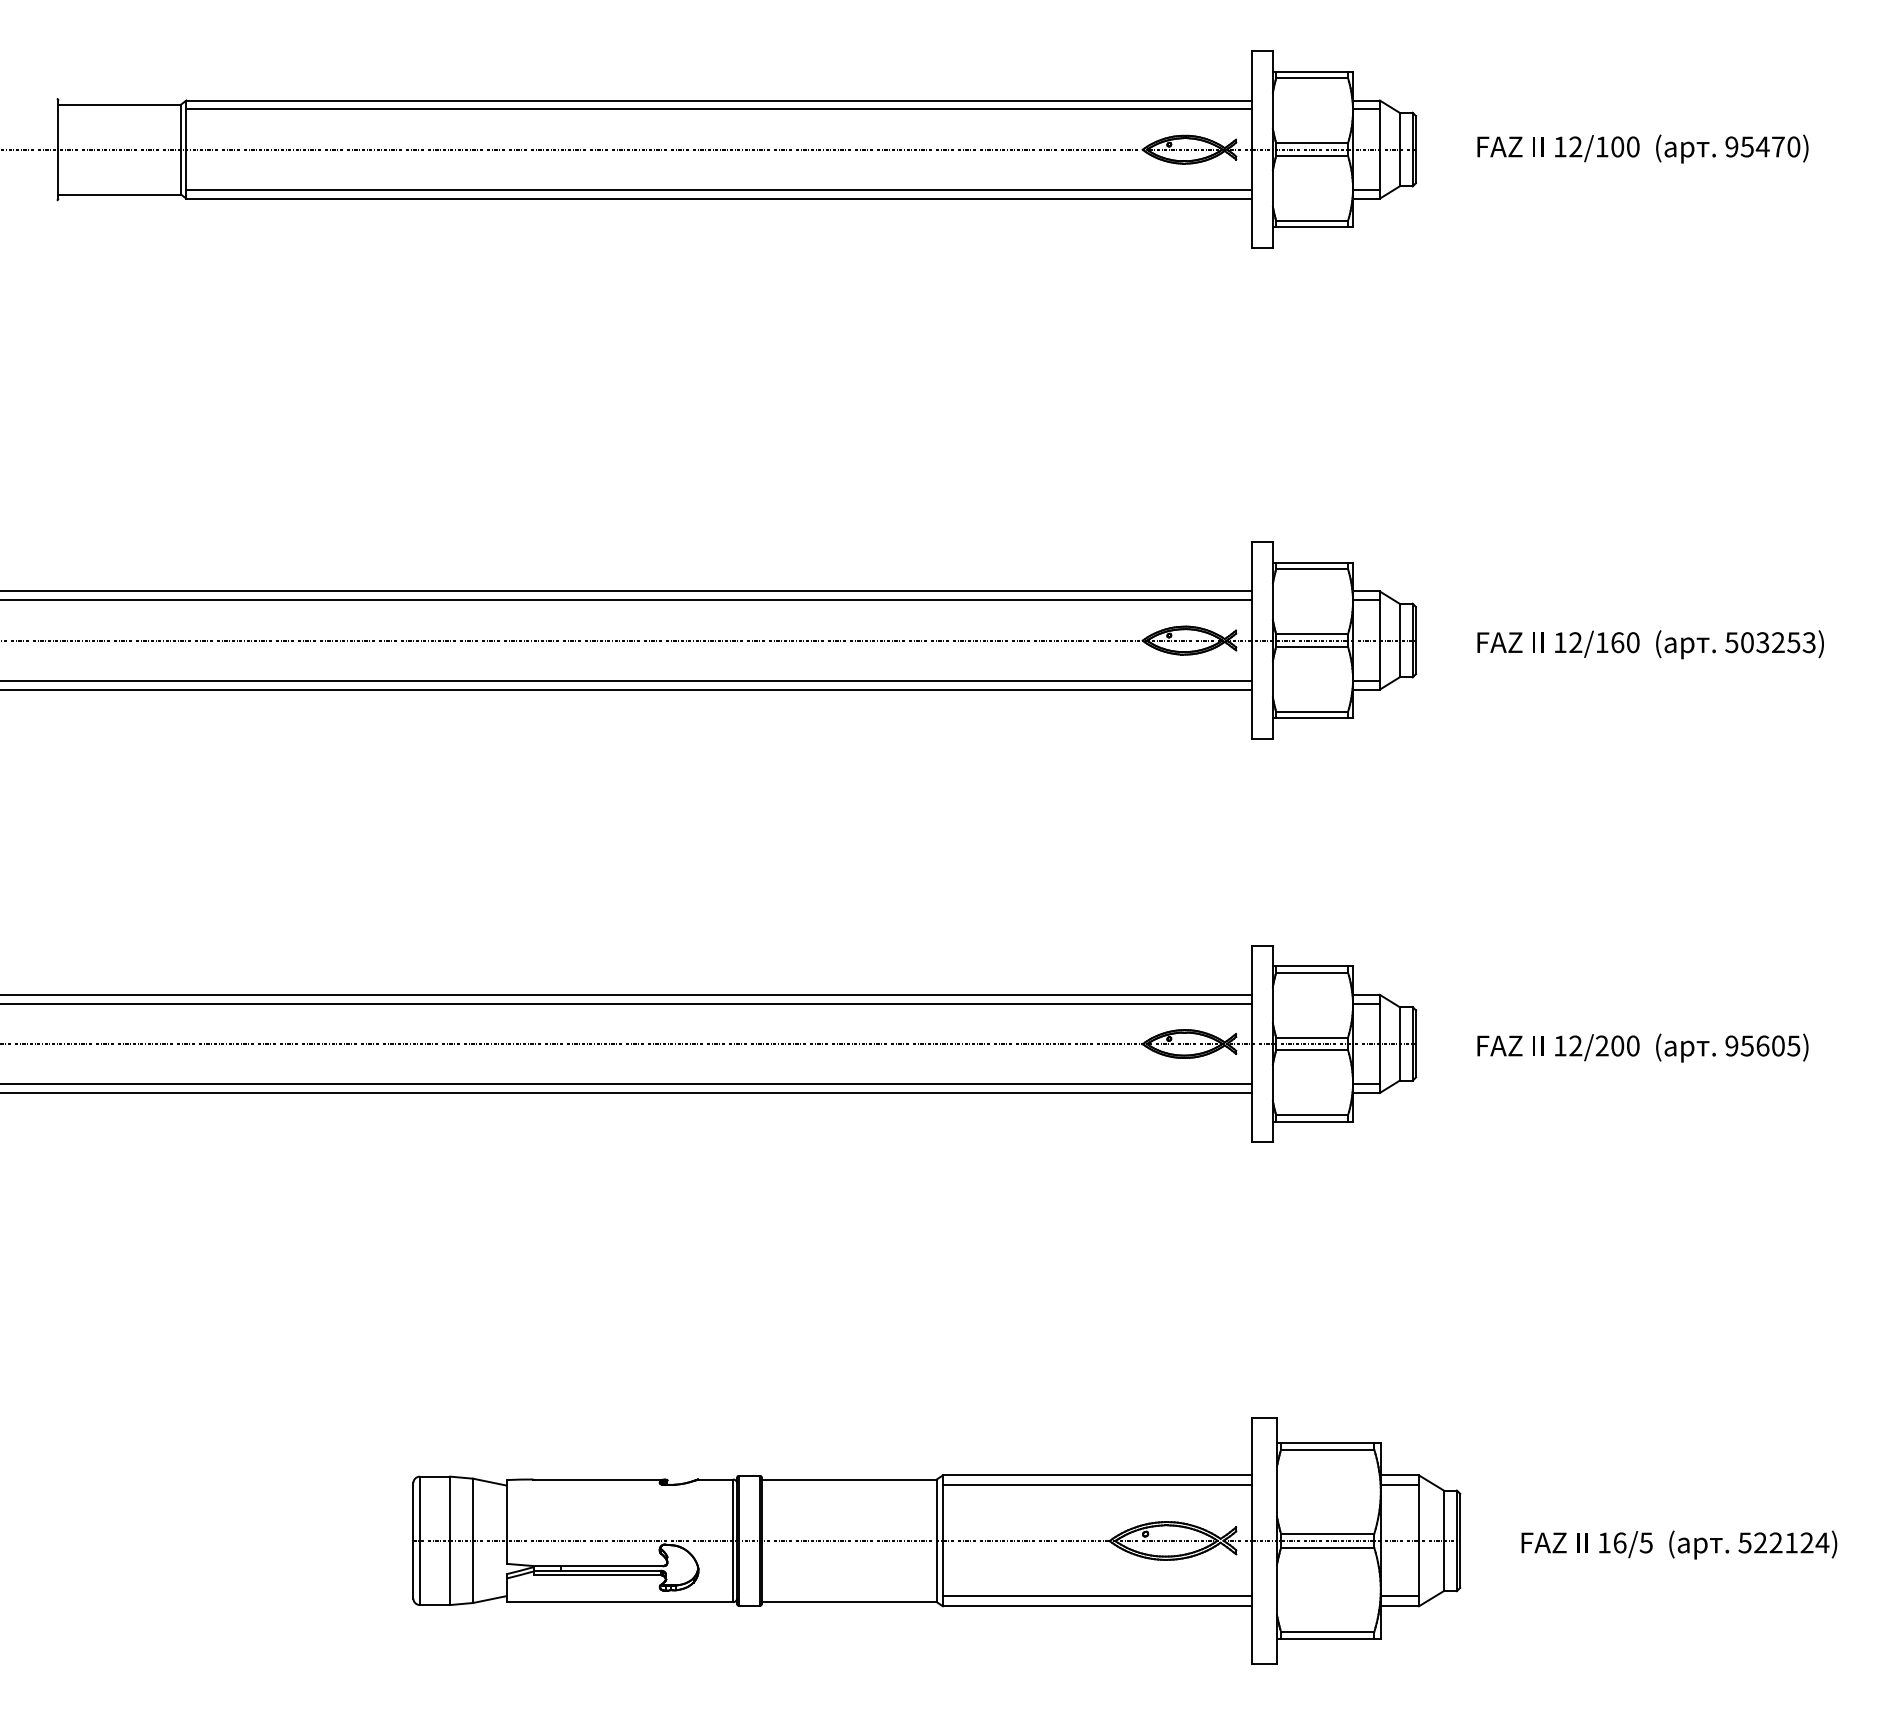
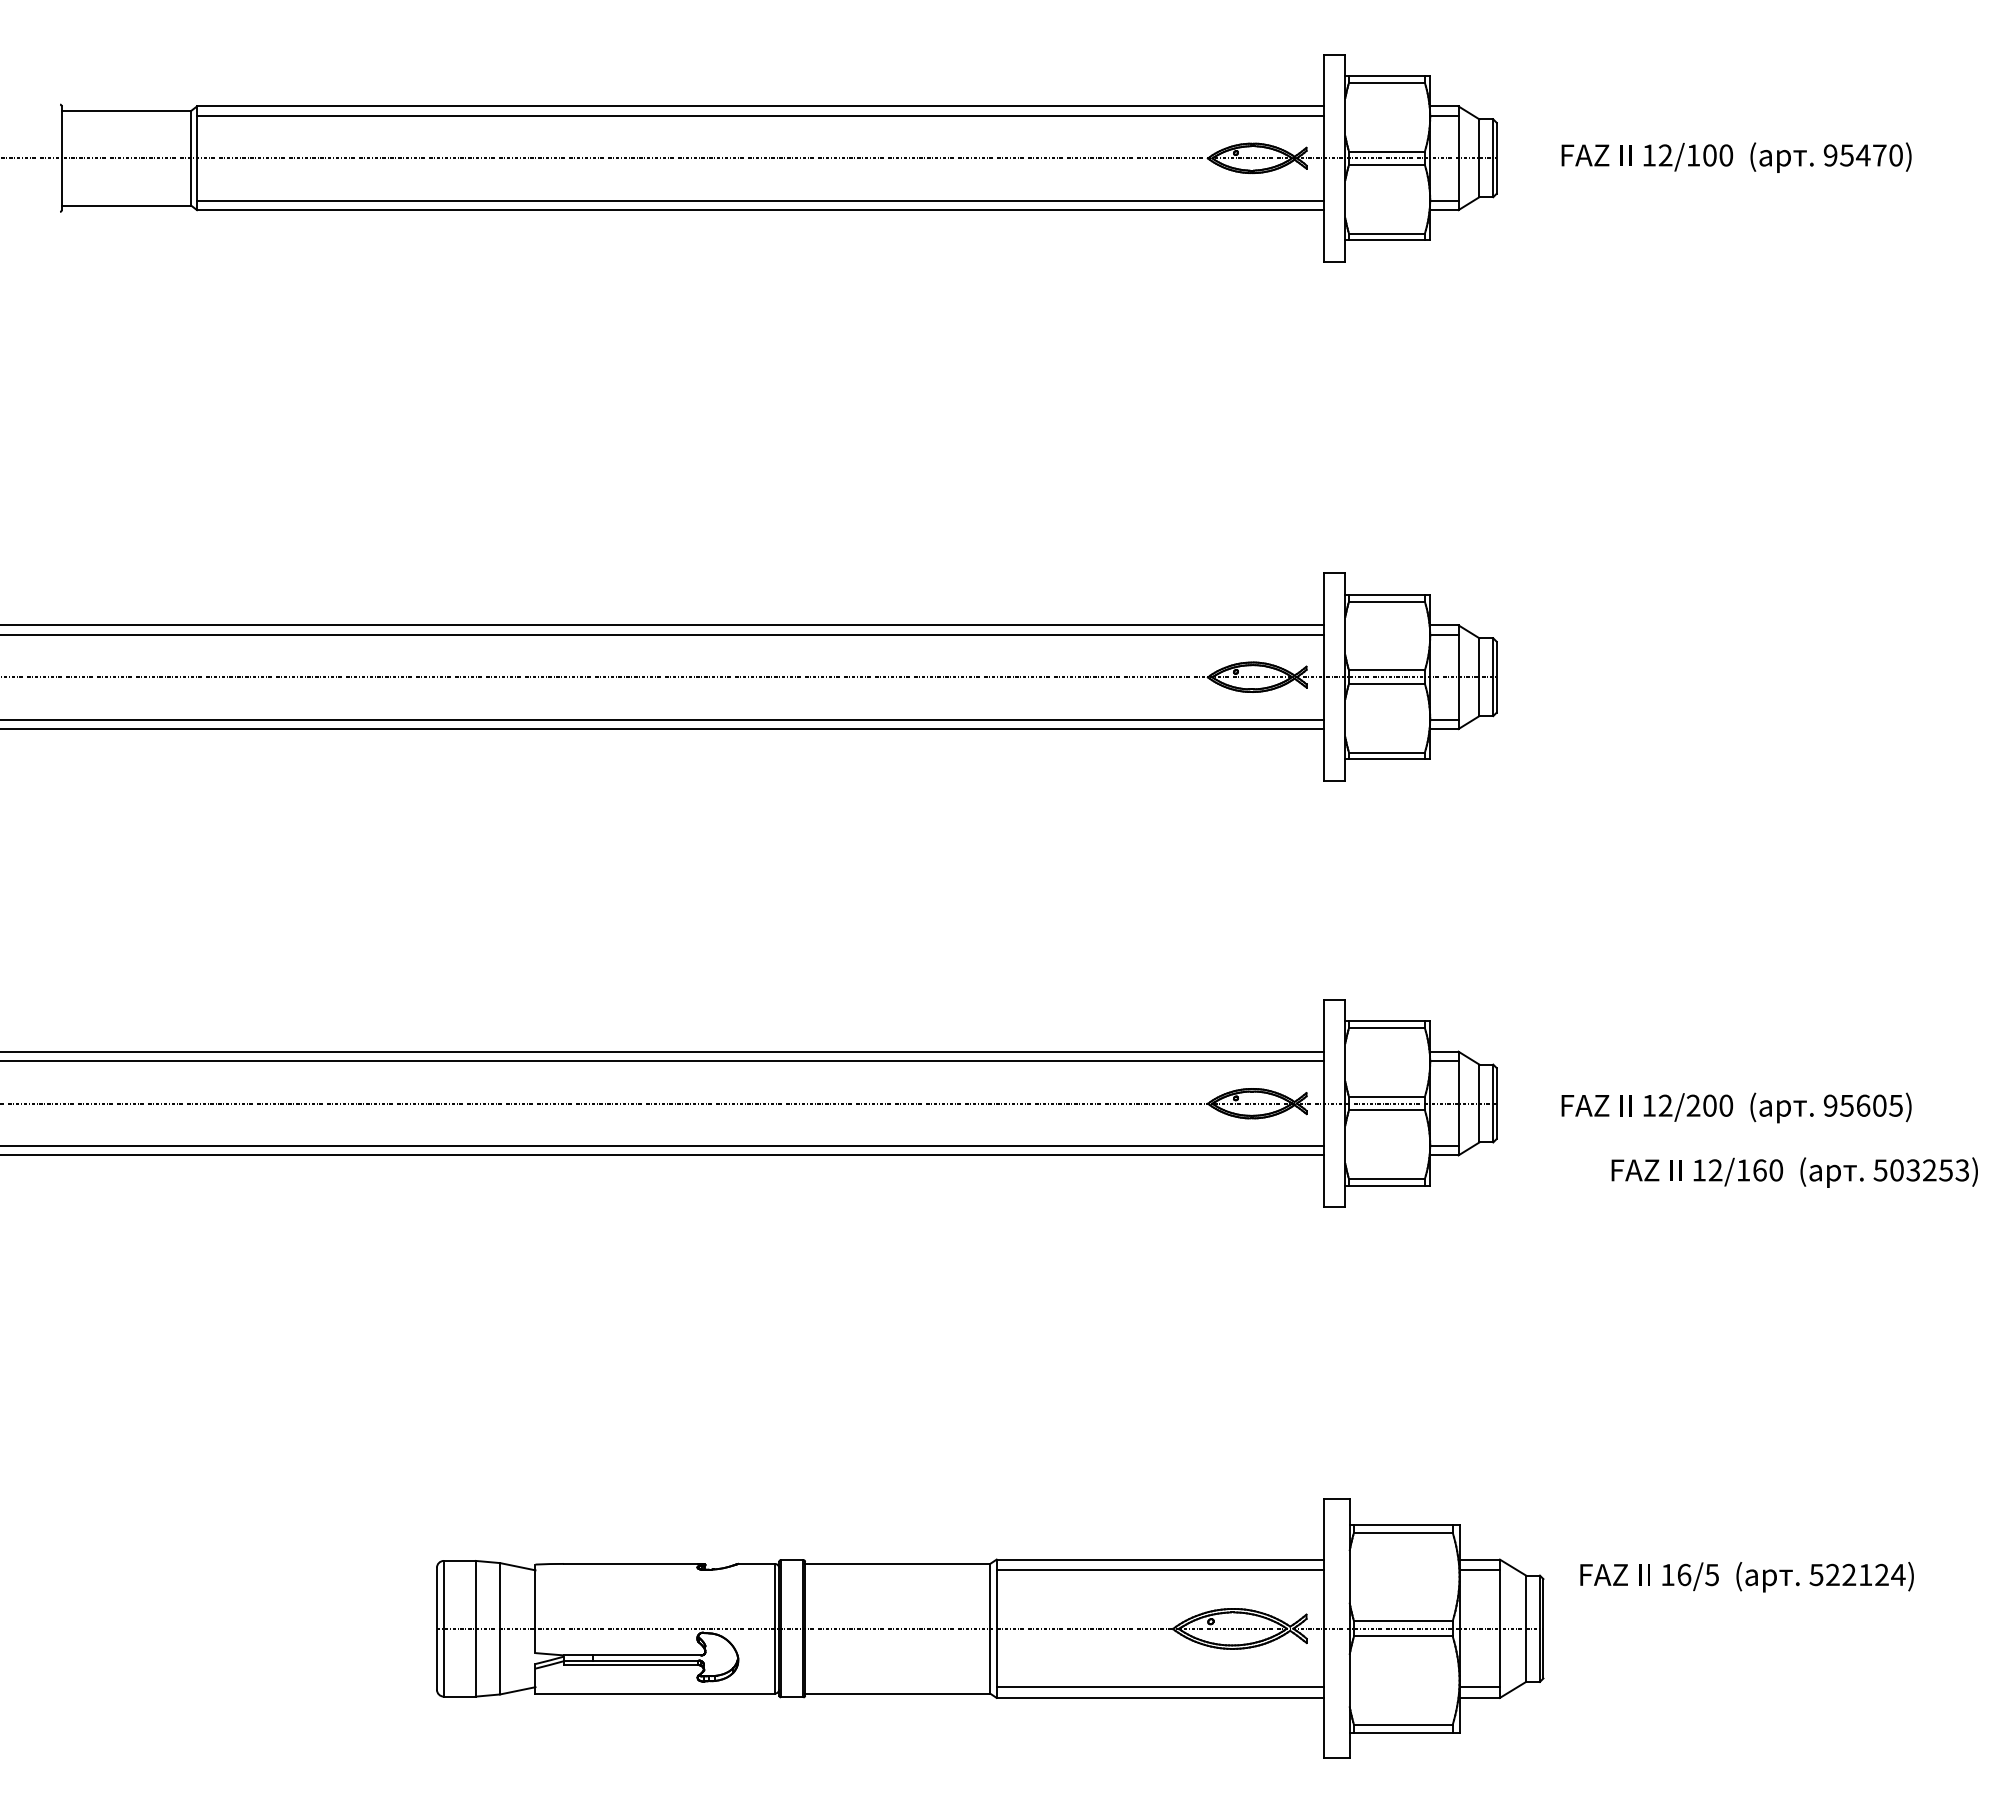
text: (1650, 644) -> (1794, 1172), moved
text: (1678, 1545) -> (1746, 1577), moved

